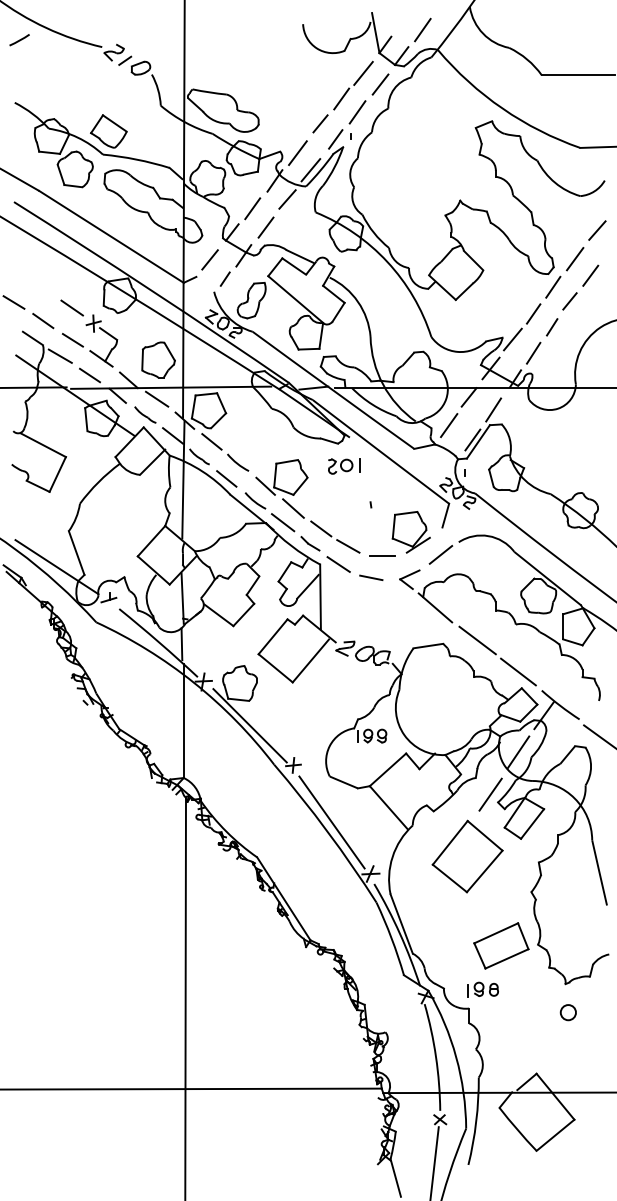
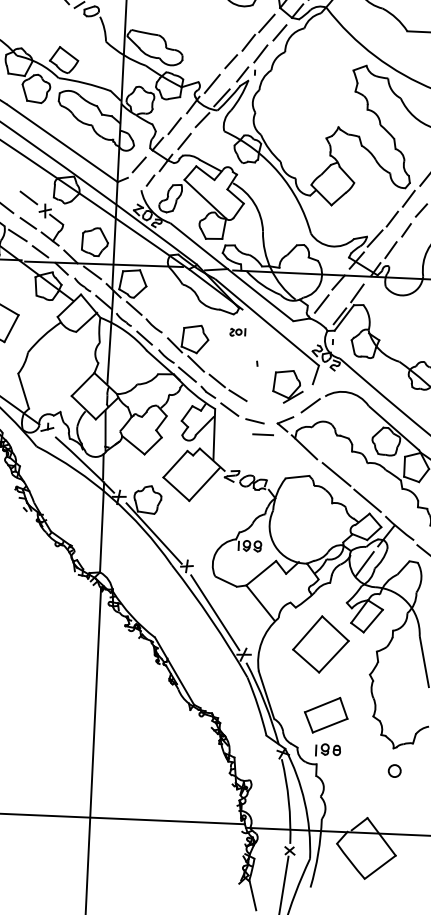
part: (344, 466) -> (237, 332), size x0.6
line: (382, 555) -> (263, 434), moved
line: (490, 794) -> (341, 596), removed
part: (501, 945) -> (326, 714), moved

